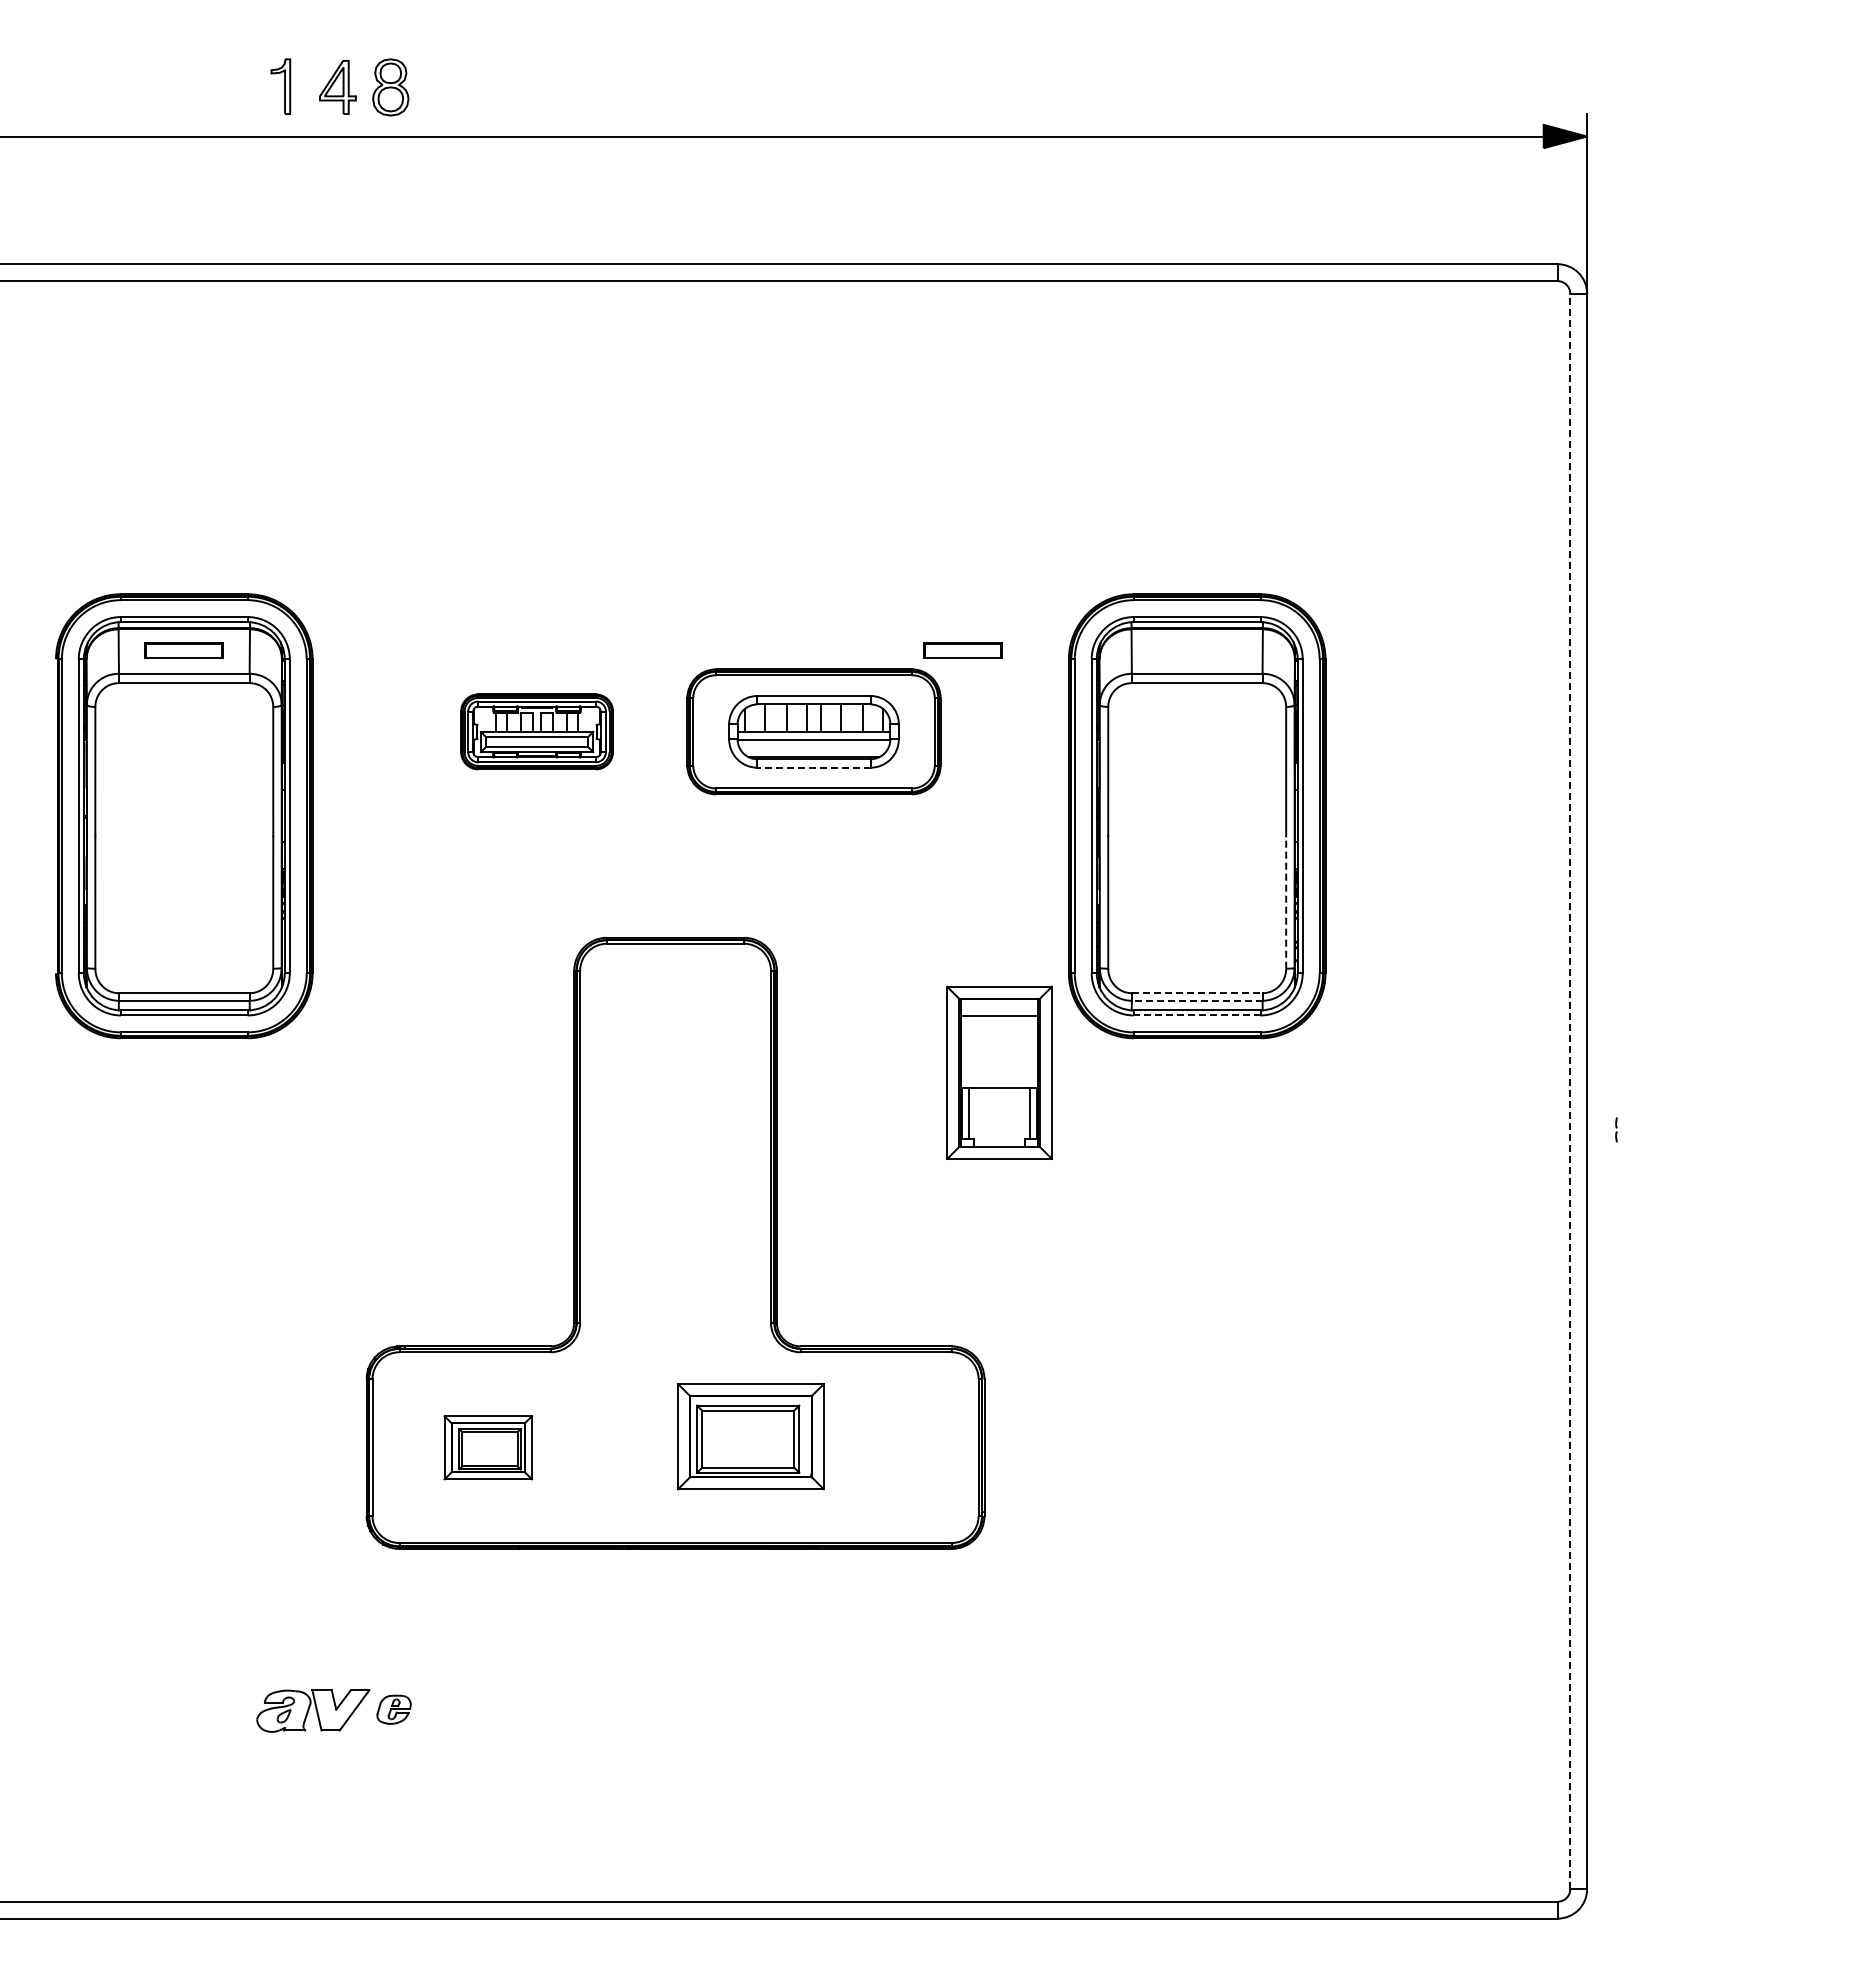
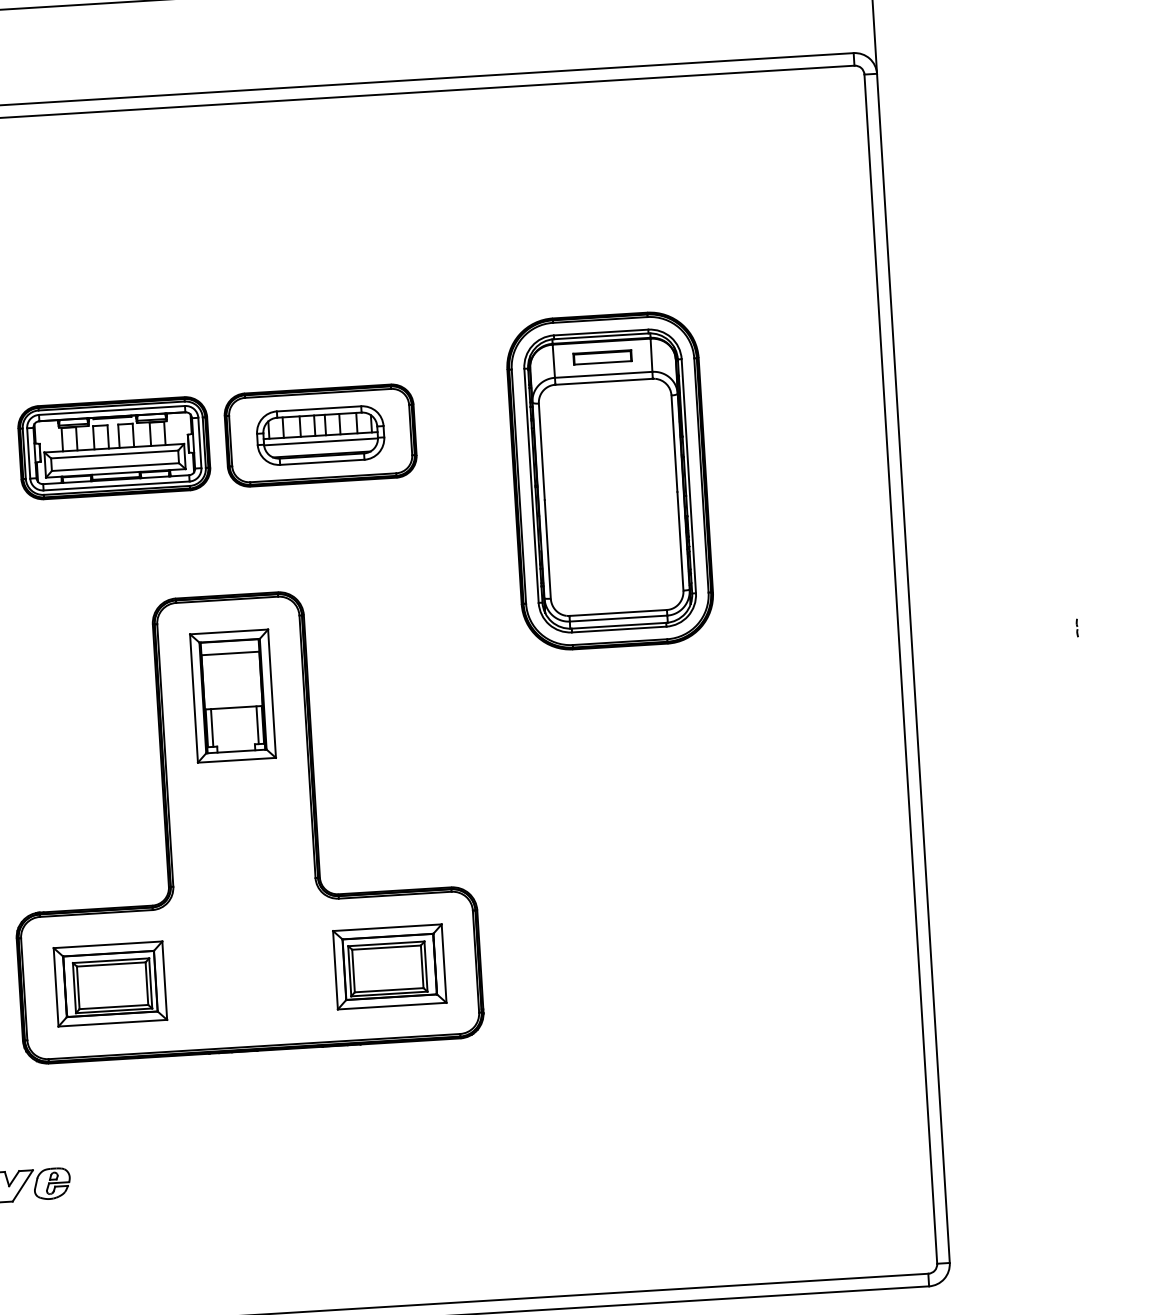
part: (962, 650) -> (602, 357), moved
part: (536, 731) -> (113, 447), size x1.67
line: (814, 767) -> (322, 462), dashed -> solid
line: (1286, 902) -> (680, 541), dashed -> solid
line: (1197, 993) -> (618, 613), dashed -> solid
line: (1196, 1000) -> (618, 618), dashed -> solid
line: (1196, 1015) -> (618, 629), dashed -> solid
part: (999, 1072) -> (232, 695), moved
line: (1570, 1091) -> (900, 669), dashed -> solid
line: (1616, 1128) -> (1077, 626), moved
part: (750, 1436) -> (389, 966), moved
part: (488, 1447) -> (110, 983), size x1.67
part: (393, 1709) -> (51, 1183), size x1.43

